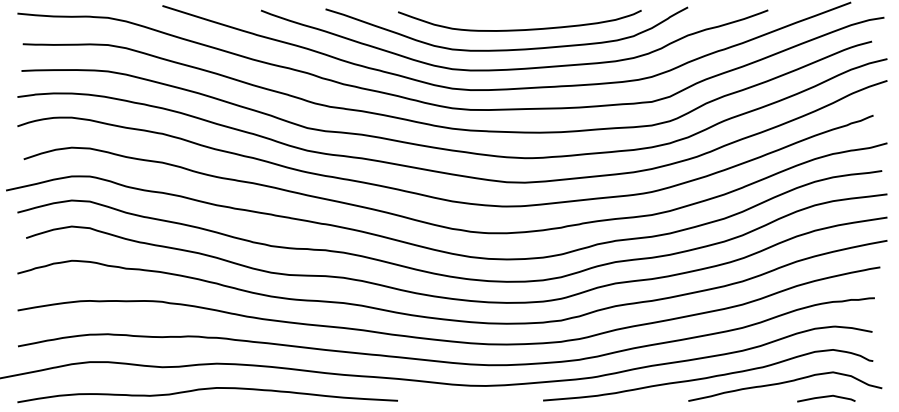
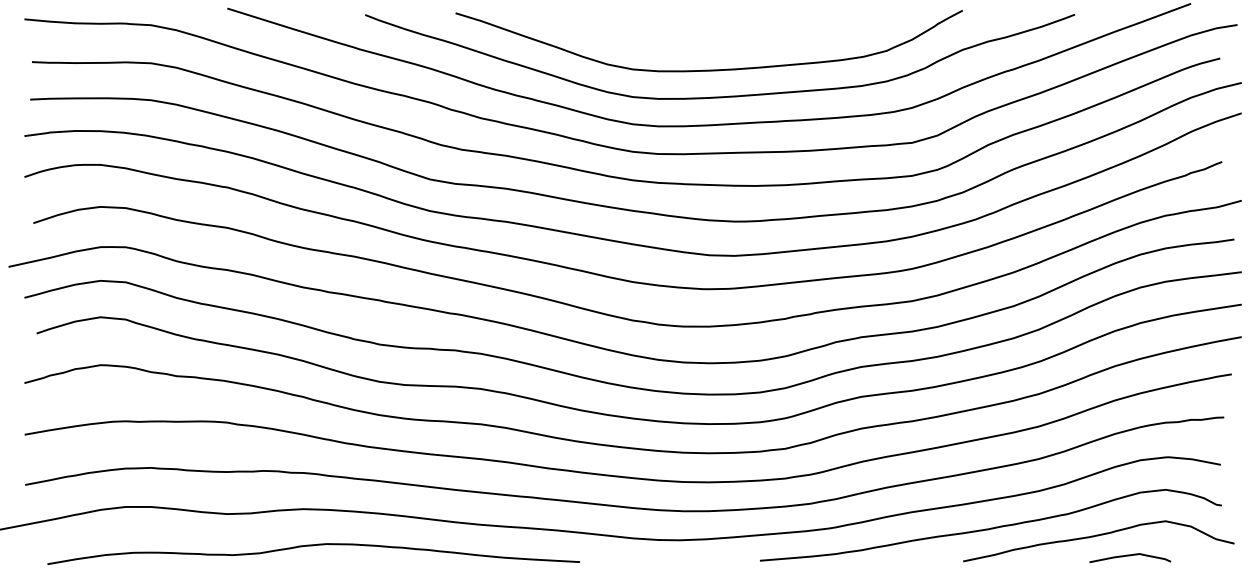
curve: (519, 29) -> (727, 41), removed
curve: (207, 389) -> (313, 546), moved
curve: (826, 397) -> (1130, 556), moved

